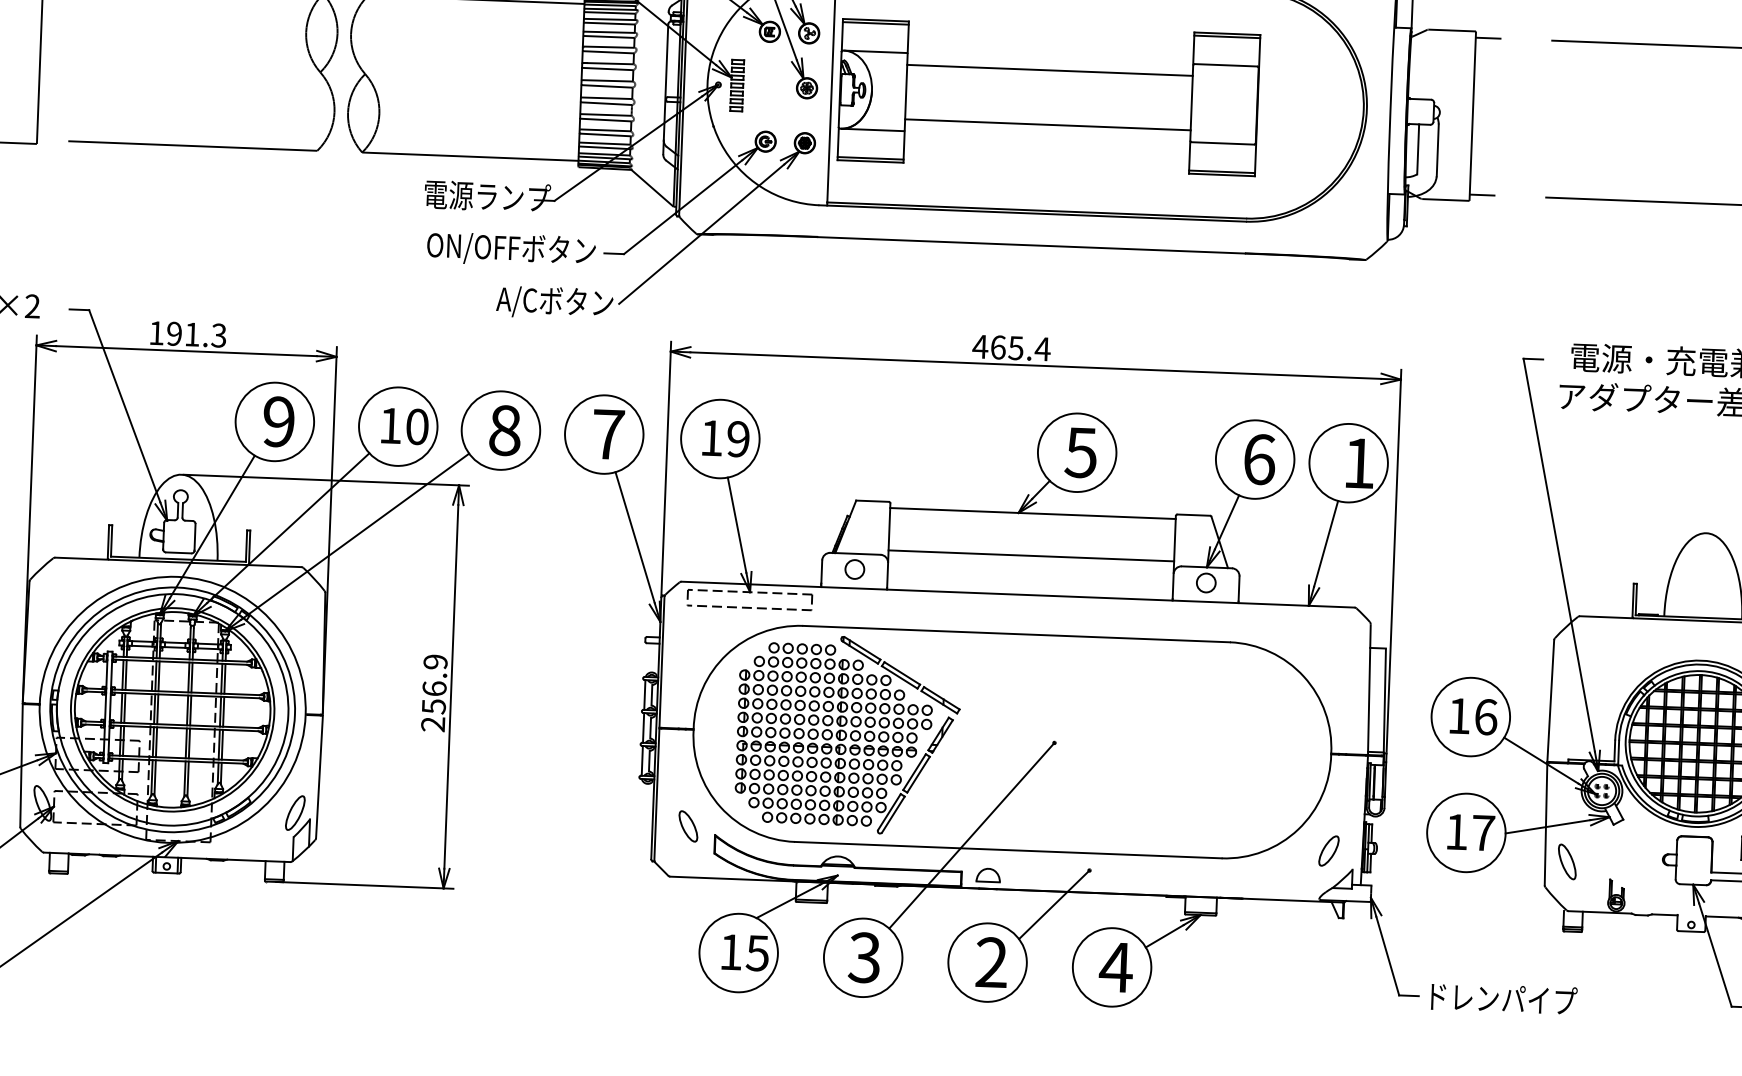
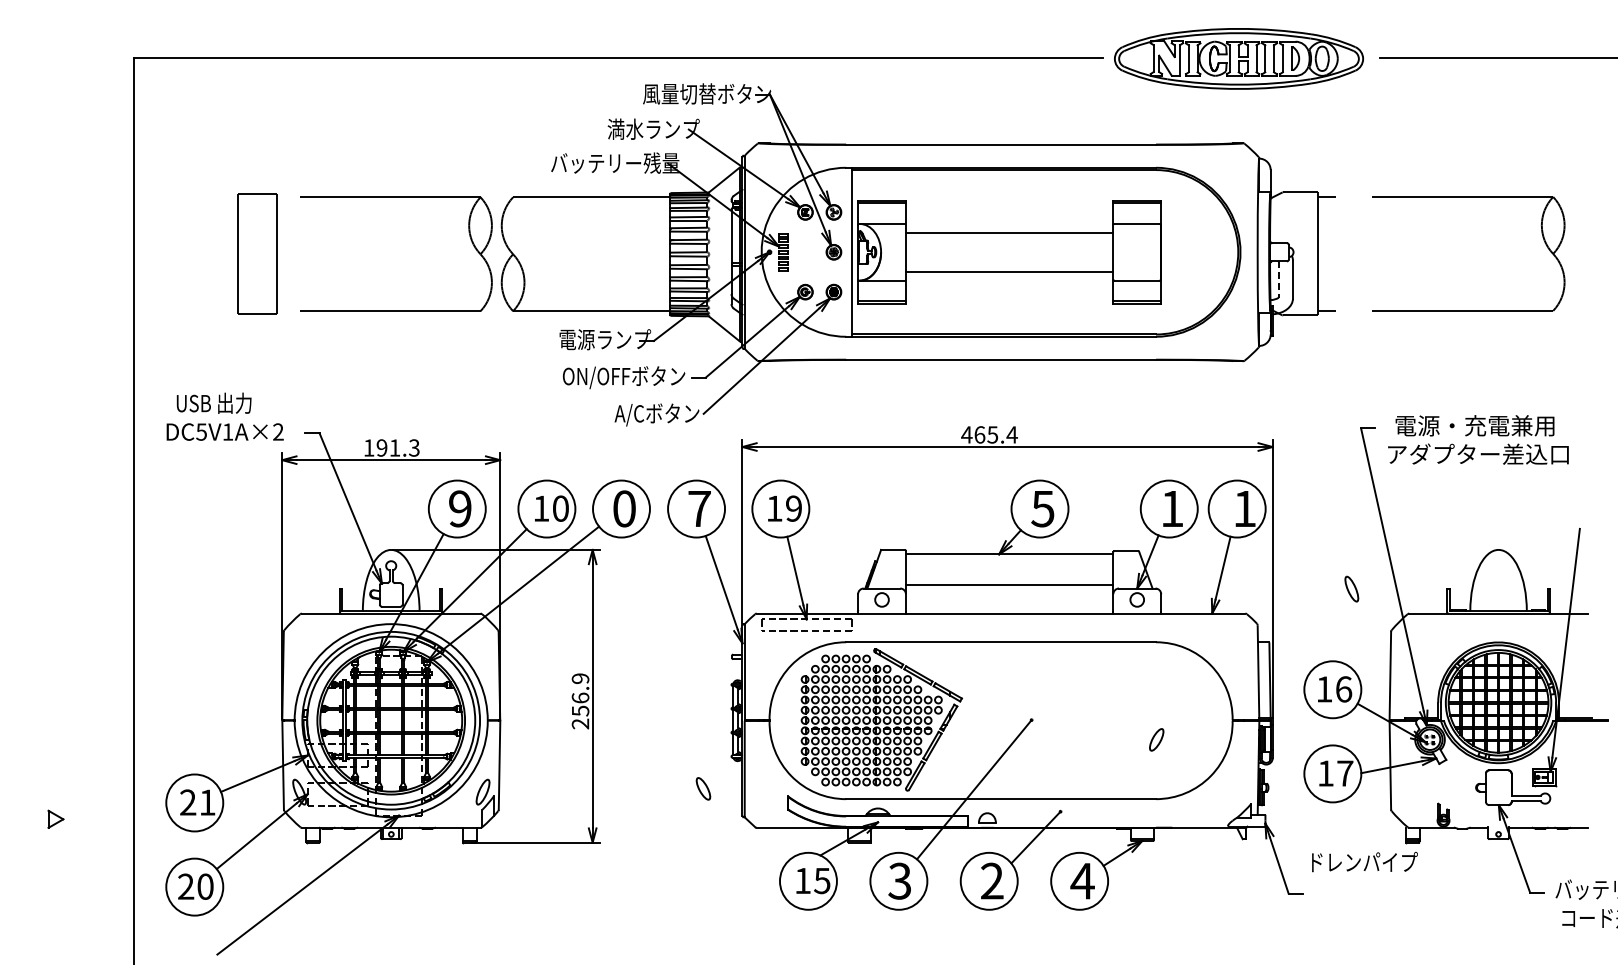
line: (1417, 150) -> (1278, 280), solid -> dashed
text: (505, 430) -> (624, 508), 8 -> 0
text: (1259, 458) -> (1172, 508), 6 -> 1
part: (688, 825) -> (703, 788), moved
part: (1328, 850) -> (1156, 739), moved
part: (1566, 861) -> (1351, 588), moved
text: (1503, 997) -> (1364, 861), moved

